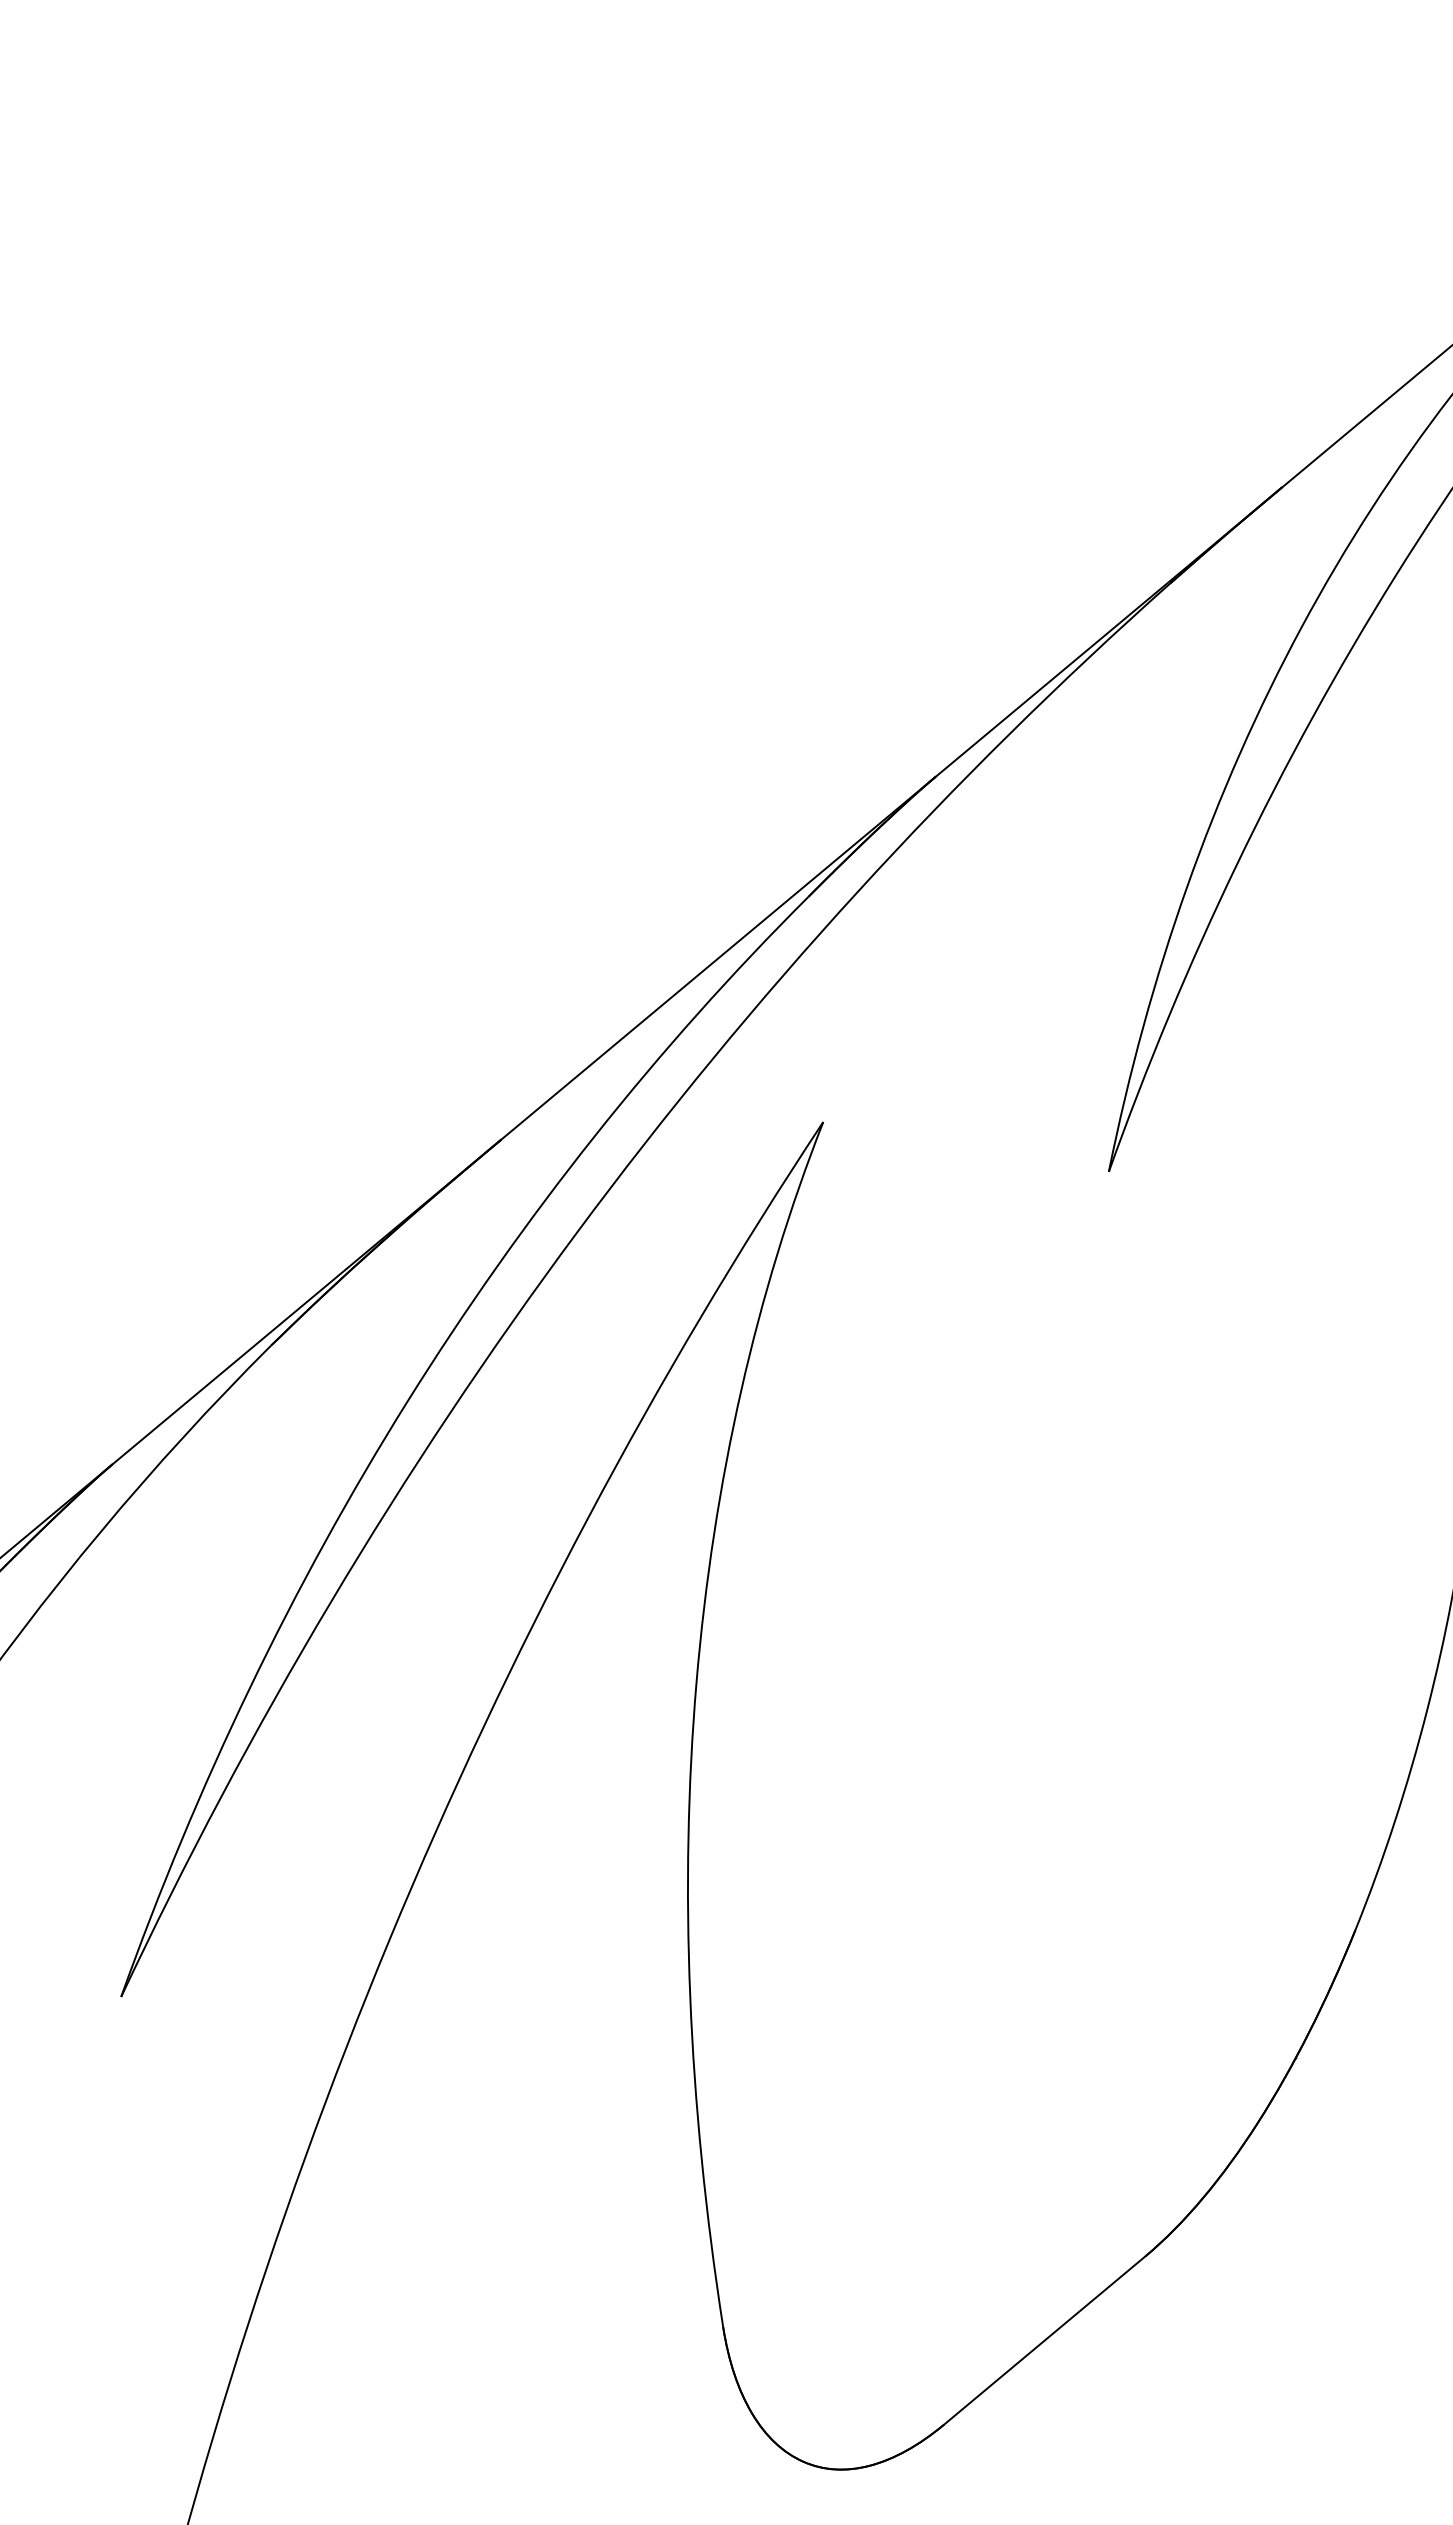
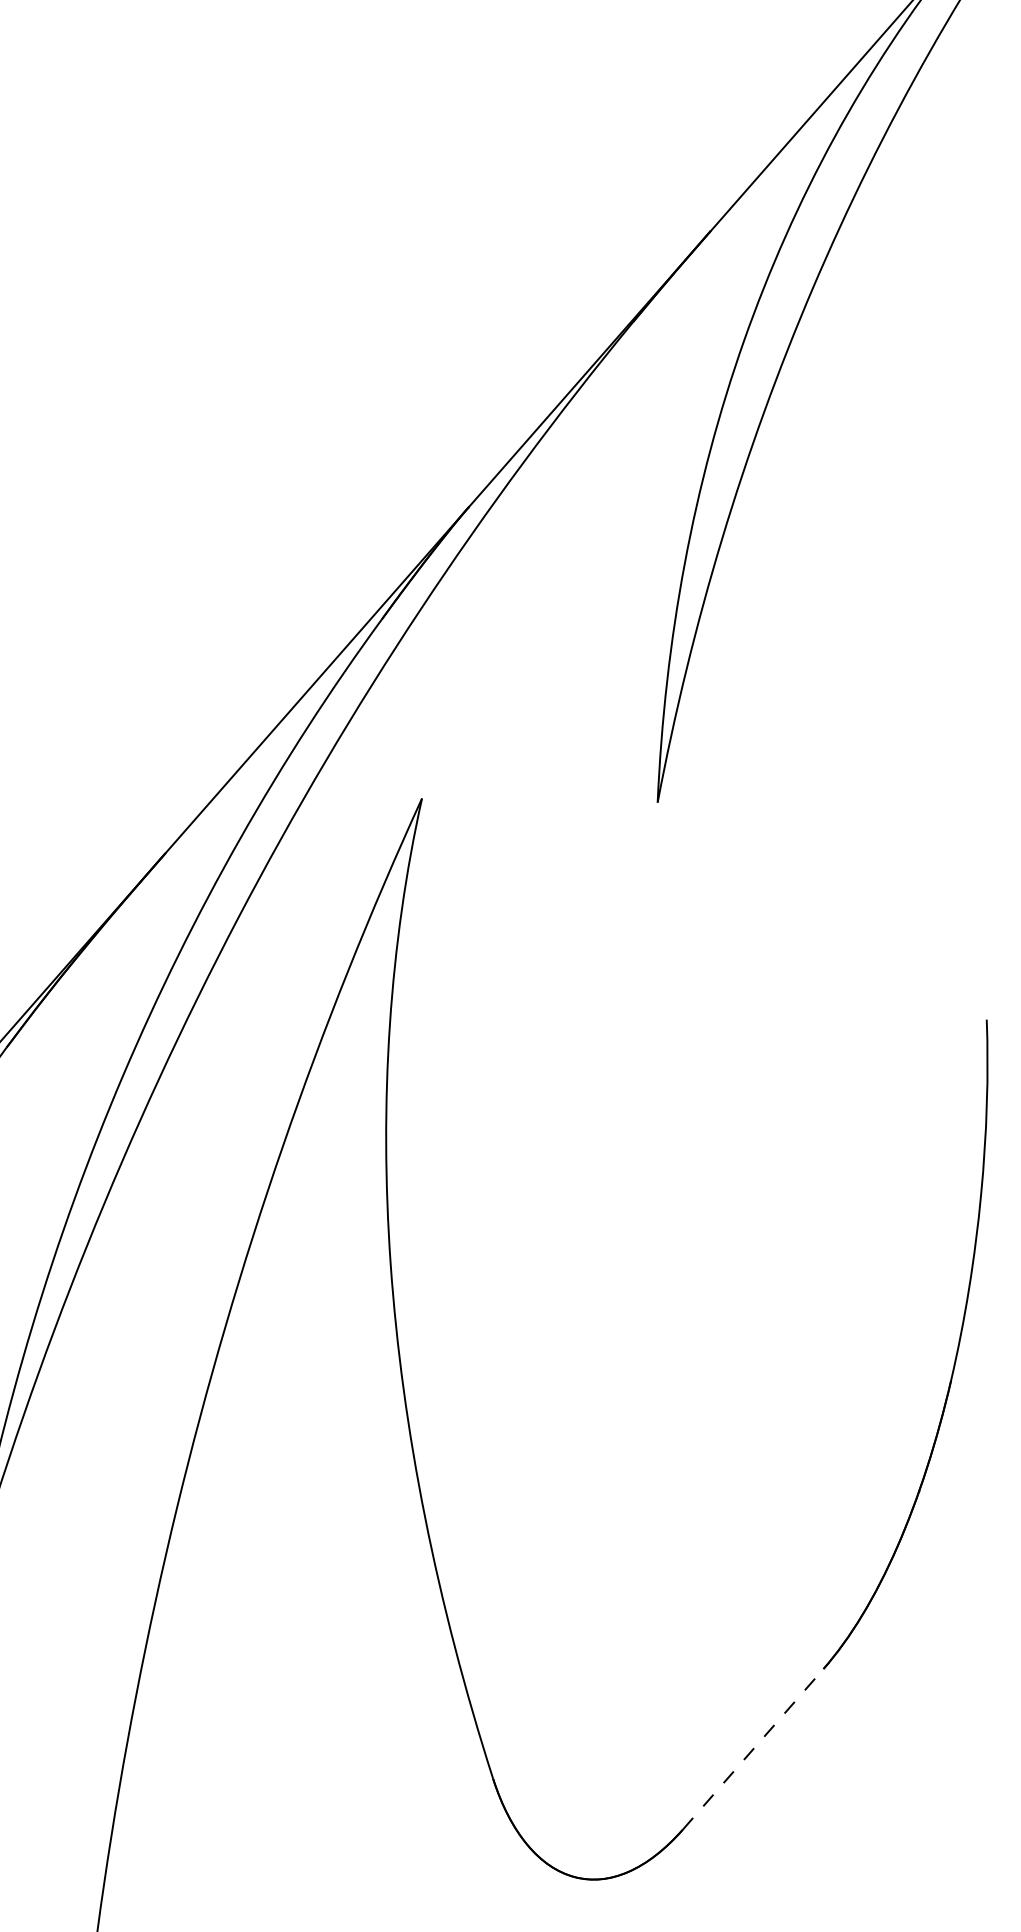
line: (1045, 2340) -> (753, 1749), solid -> dashed

